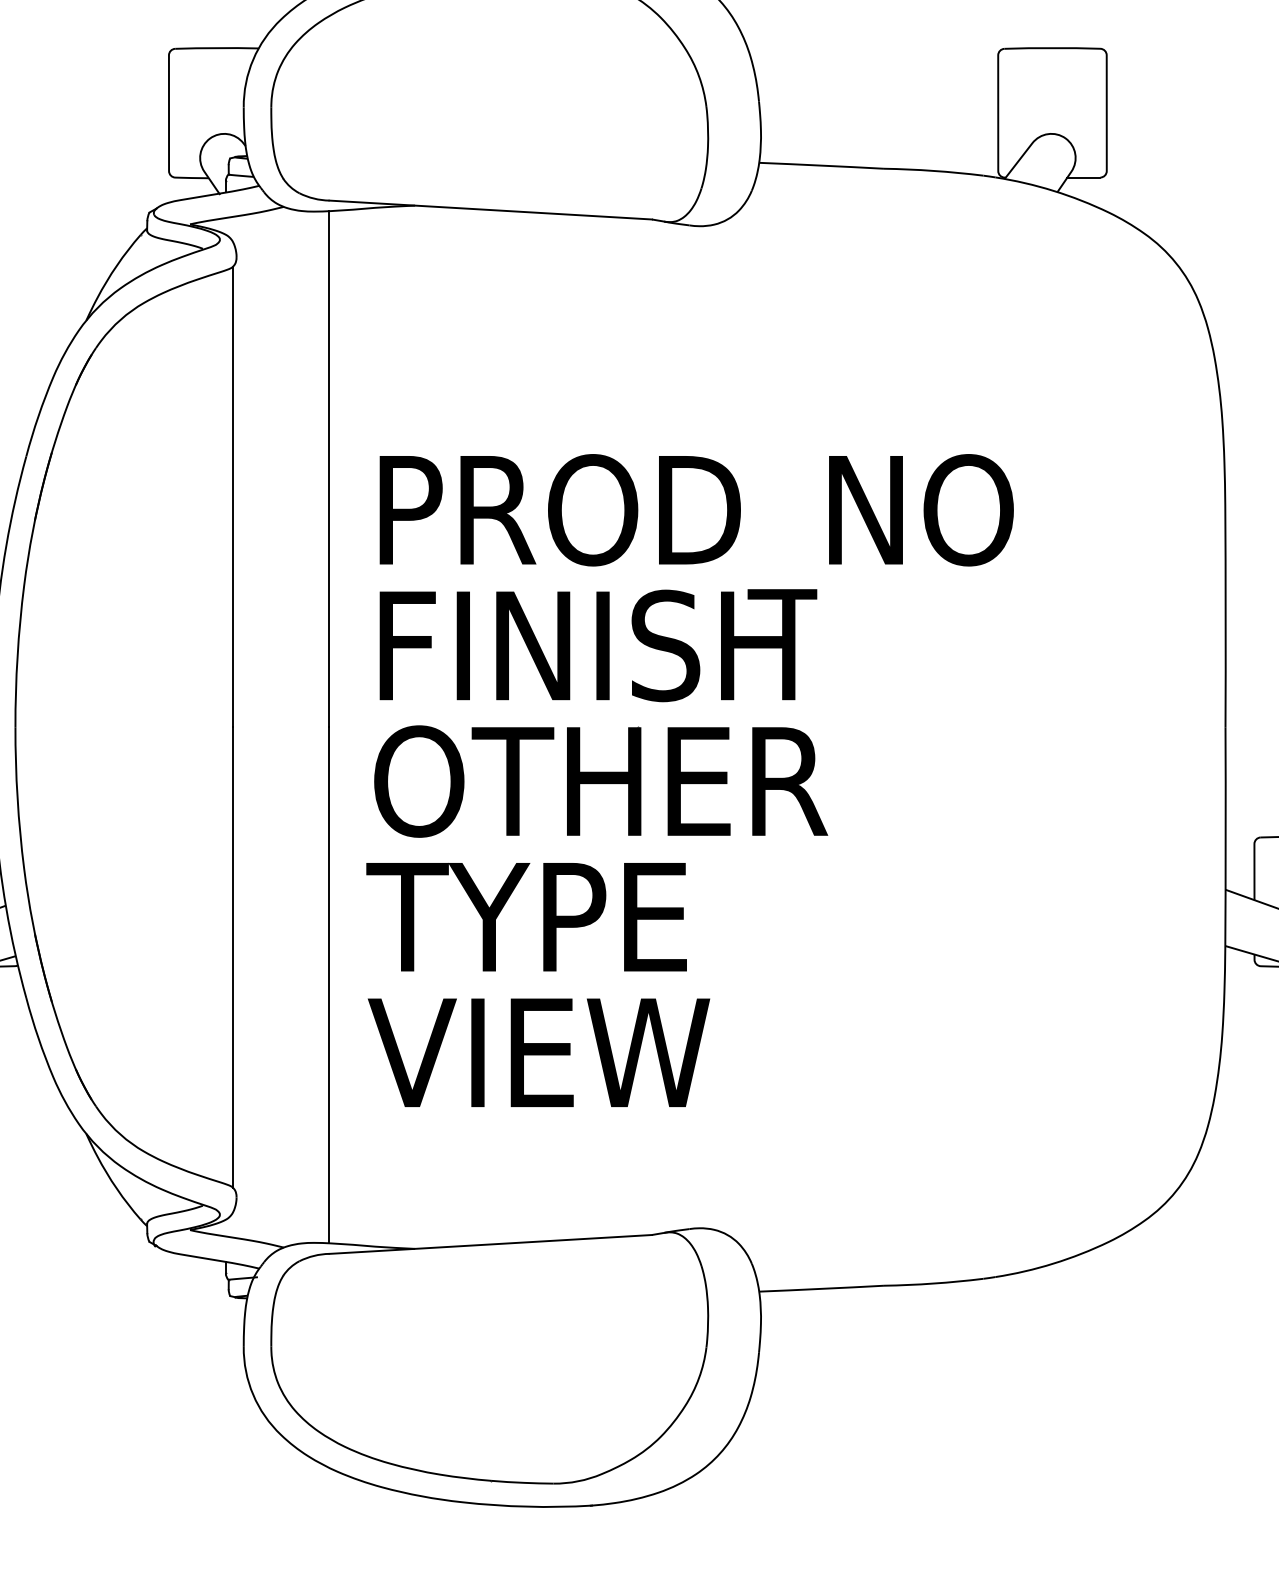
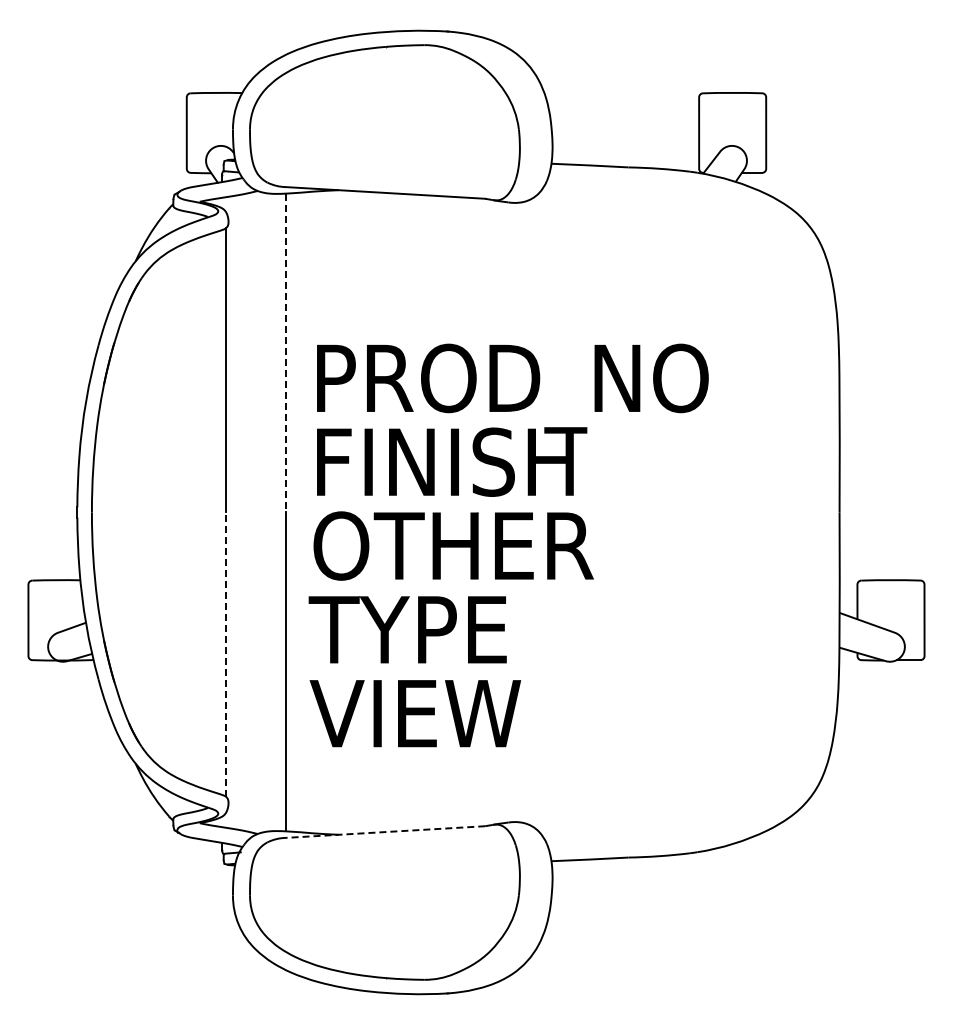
line: (328, 469) -> (285, 353), solid -> dashed
line: (233, 957) -> (226, 654), solid -> dashed
line: (490, 1245) -> (385, 832), solid -> dashed

